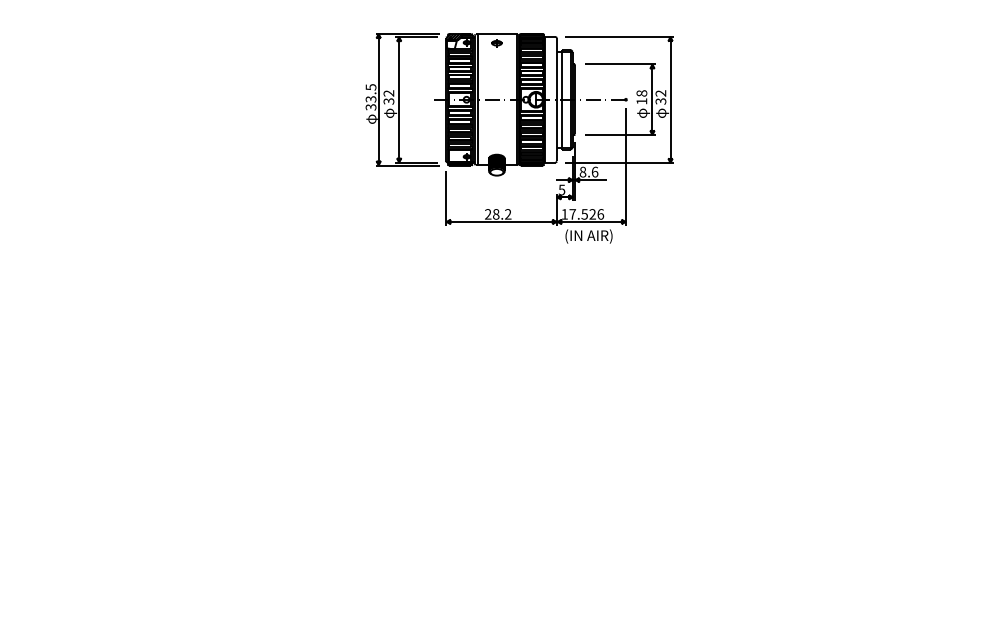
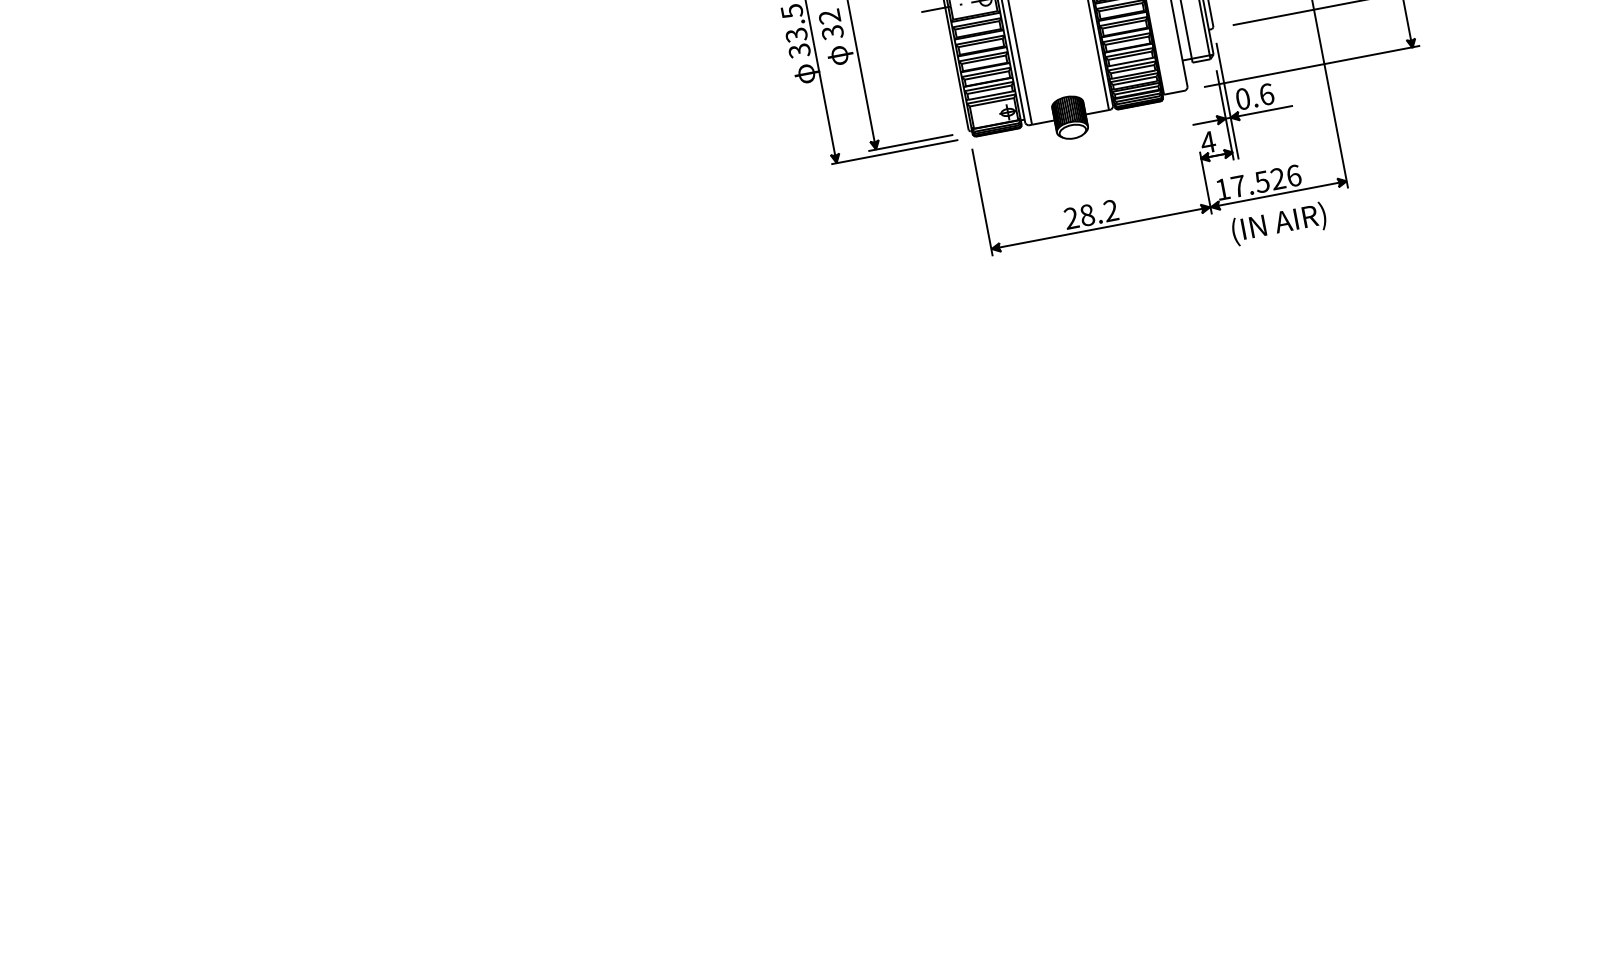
text: (582, 172) -> (1242, 99), 8.6 -> 0.6
text: (561, 189) -> (1207, 141), 5 -> 4

